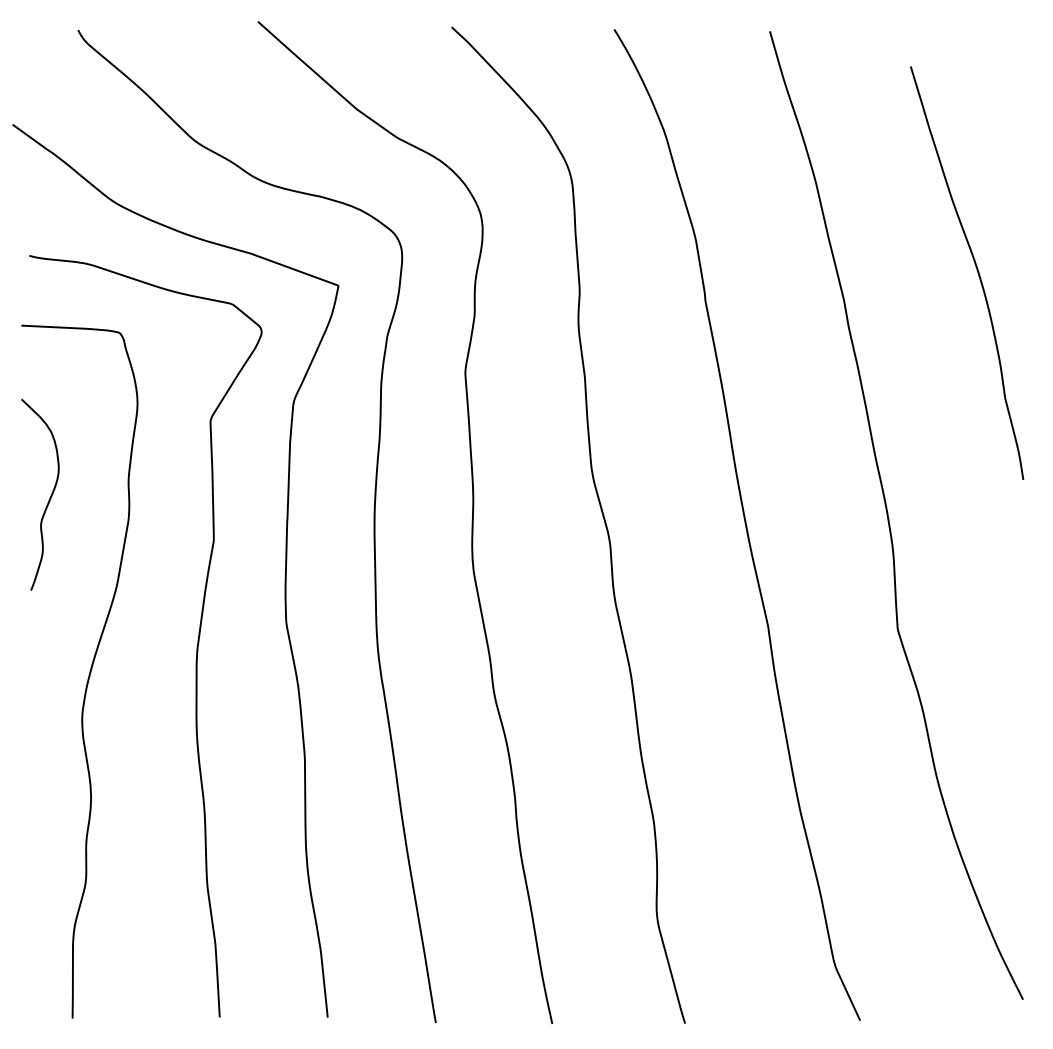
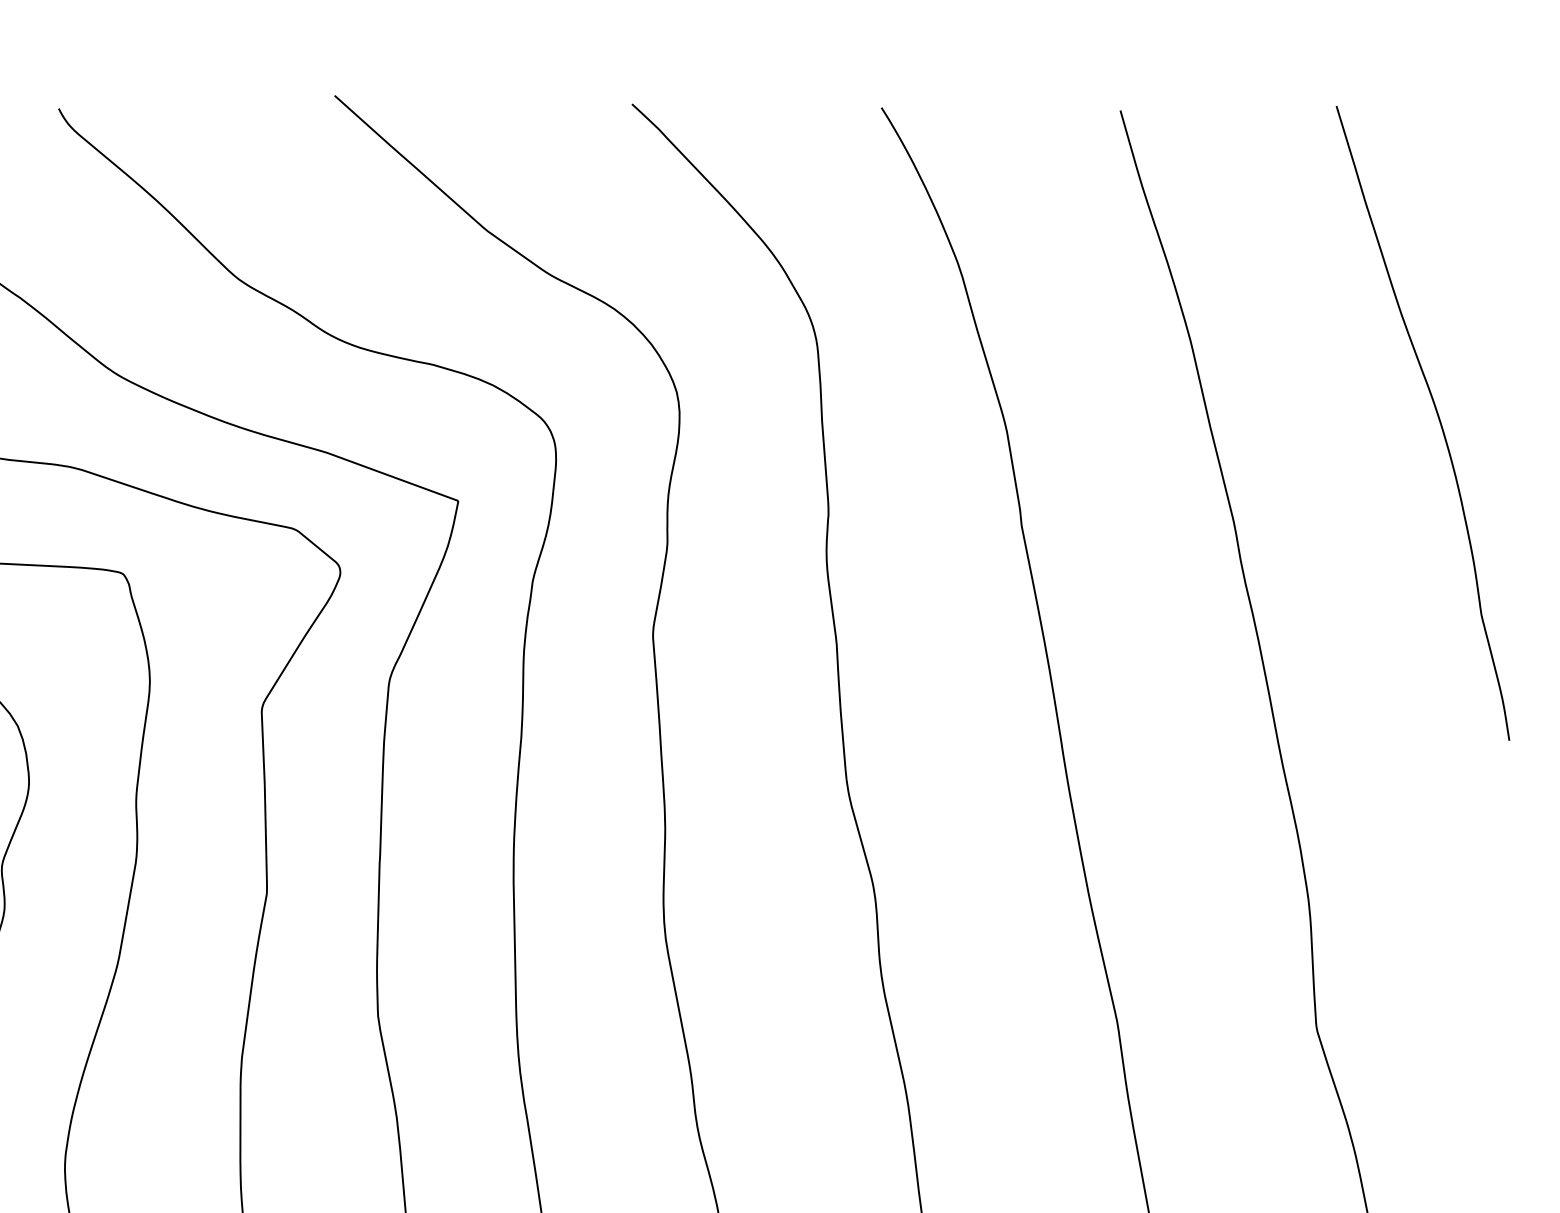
curve: (976, 270) -> (1437, 419), moved

